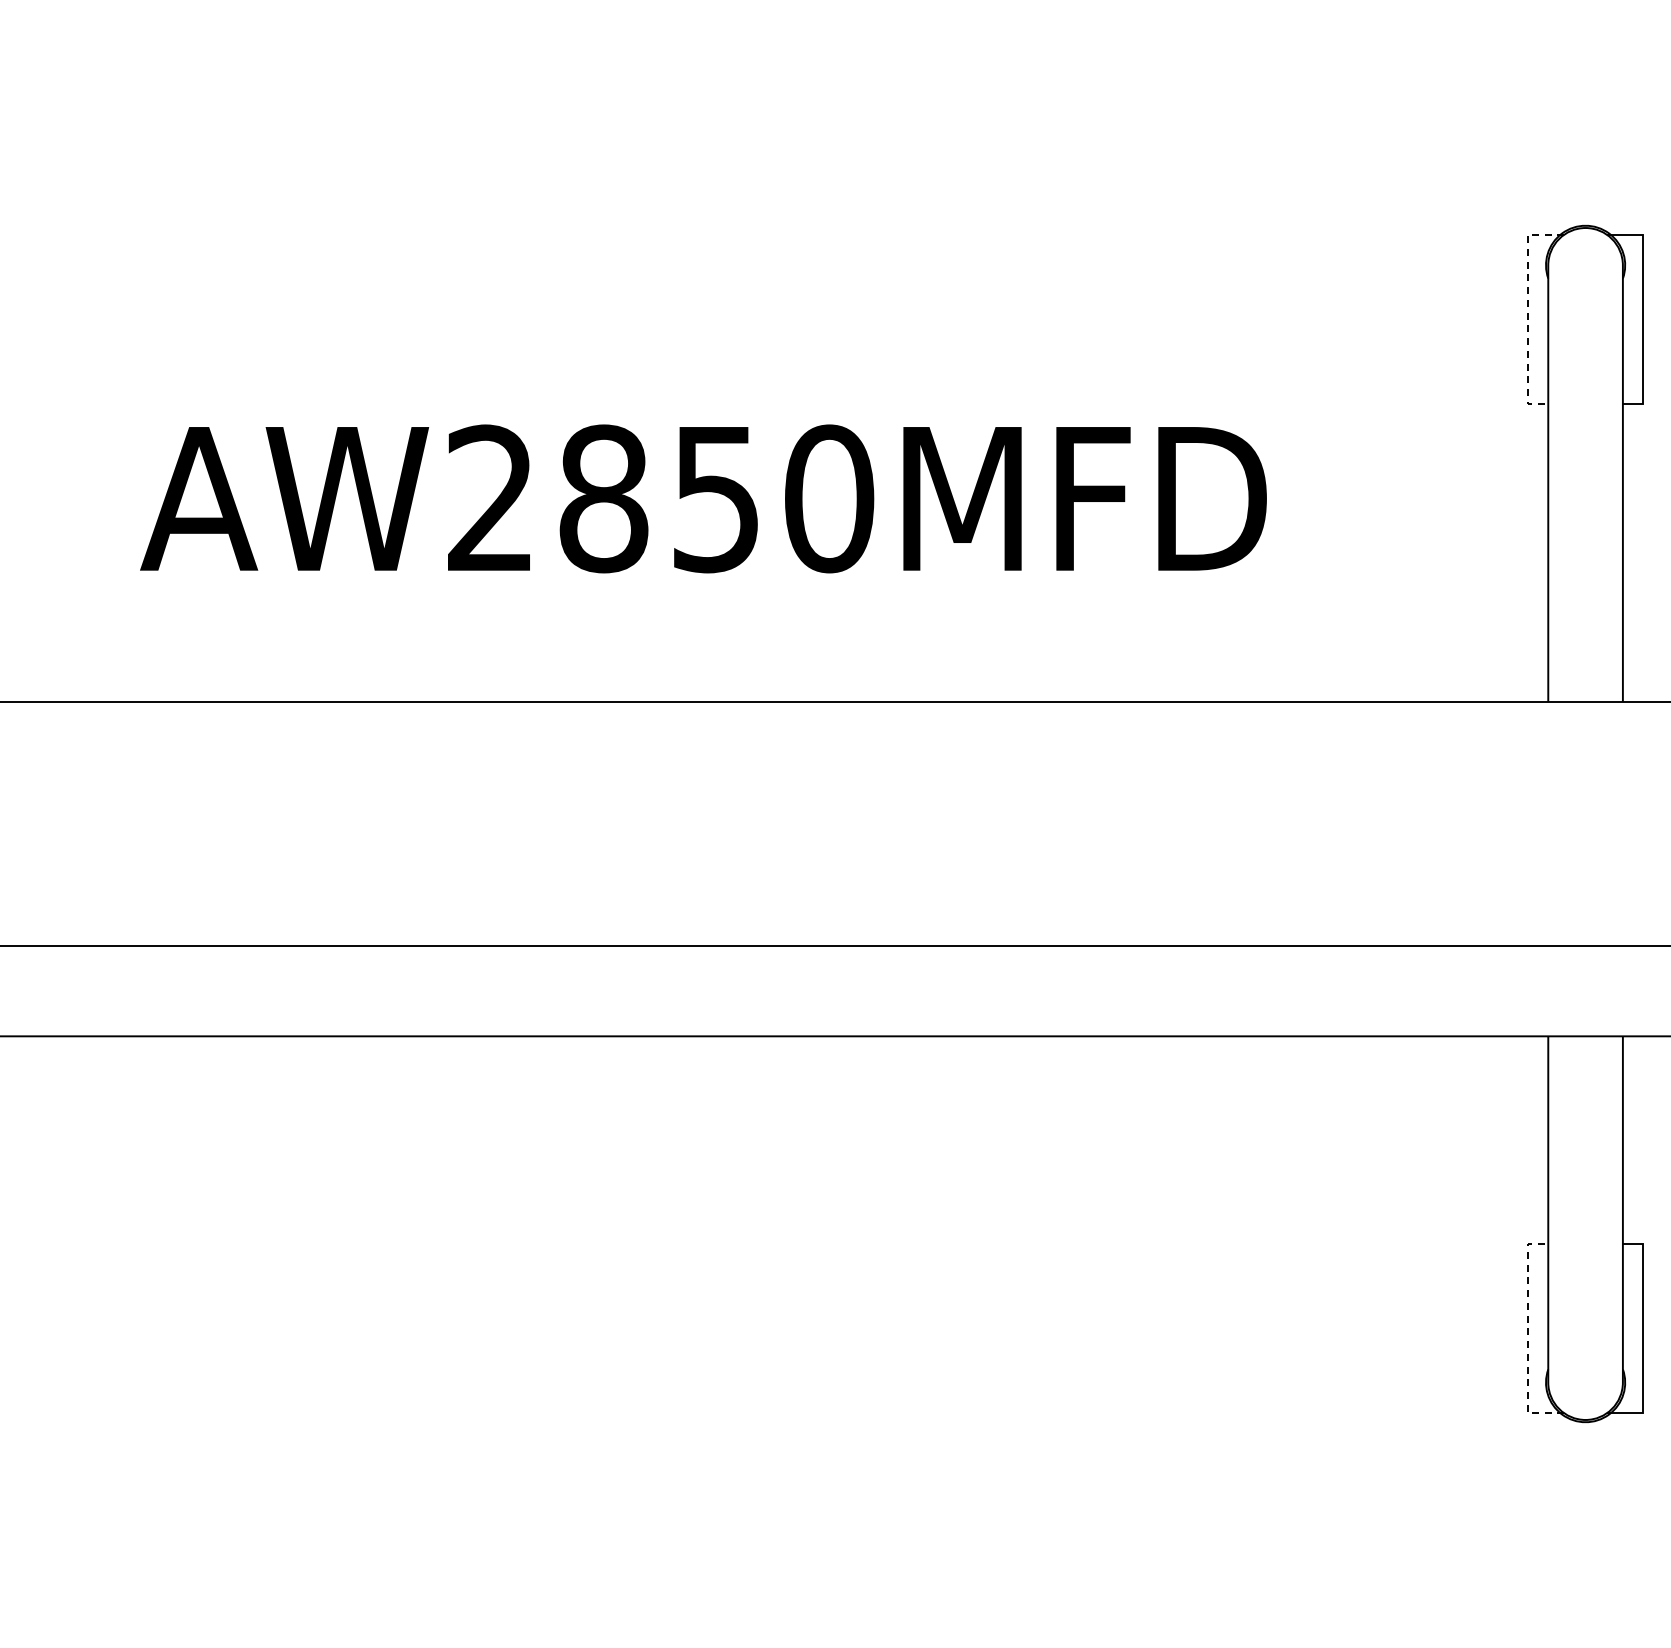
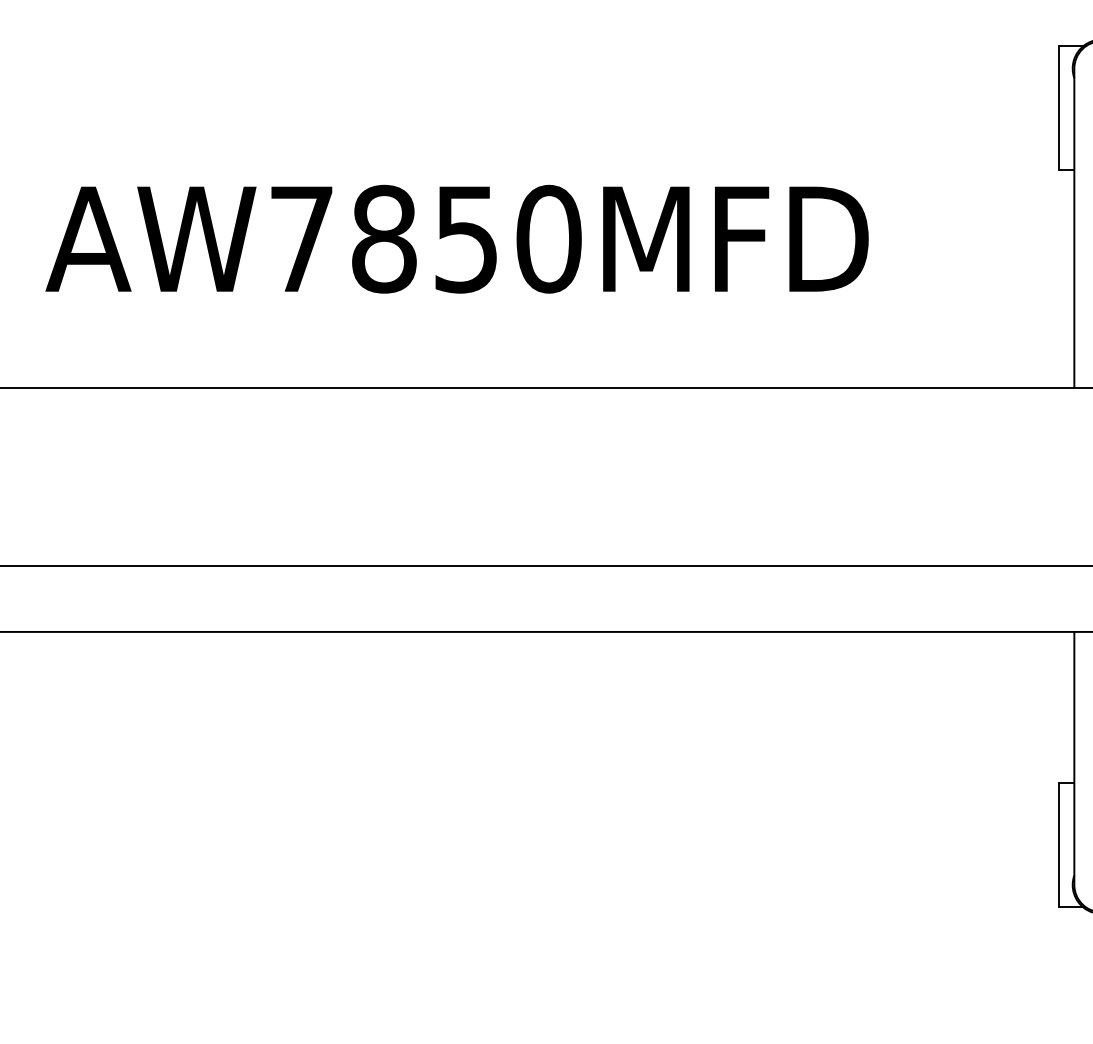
line: (1527, 311) -> (1059, 102), dashed -> solid
text: (490, 497) -> (301, 238), AW2850MFD -> AW7850MFD
line: (1527, 1336) -> (1059, 851), dashed -> solid

